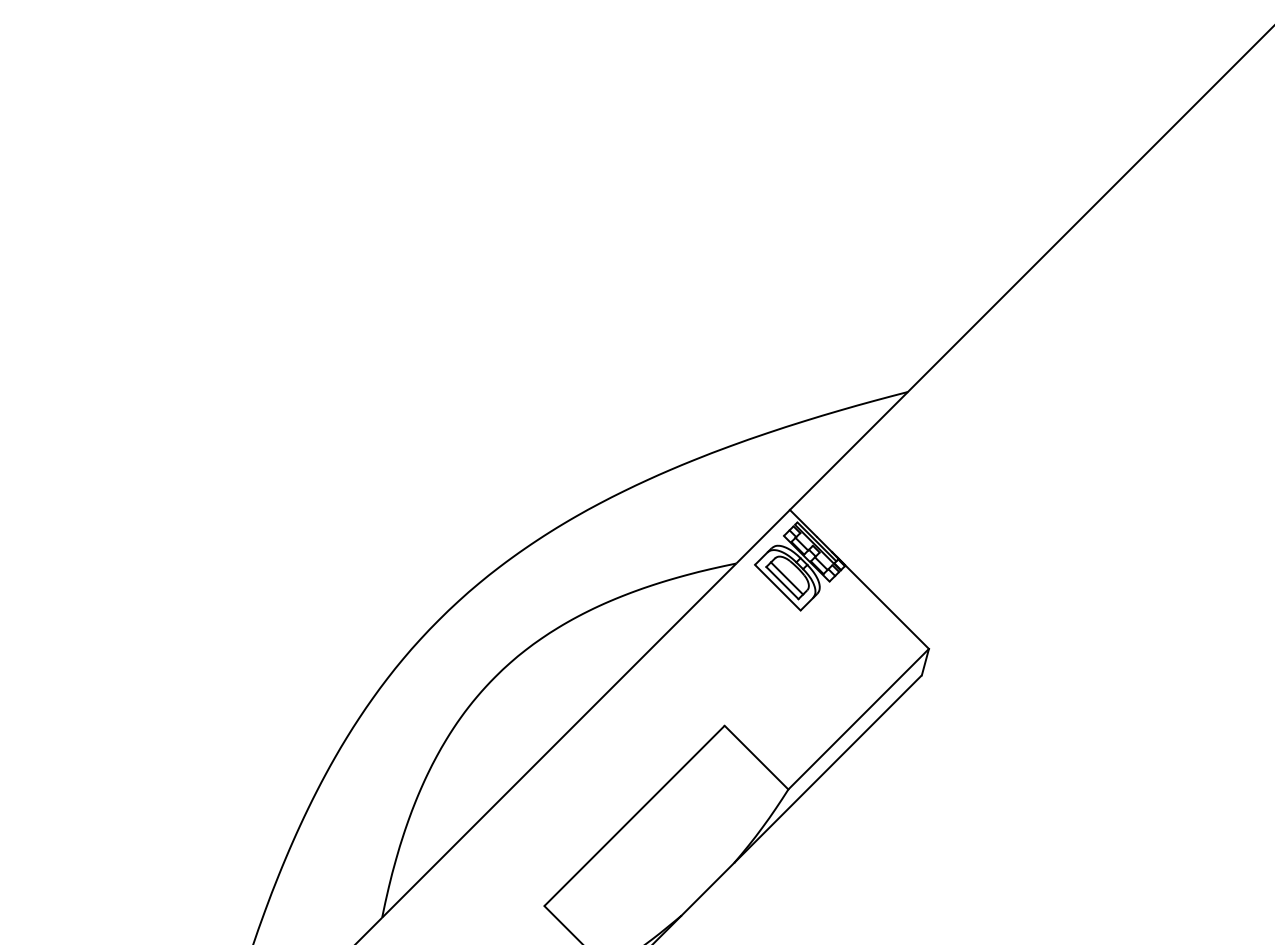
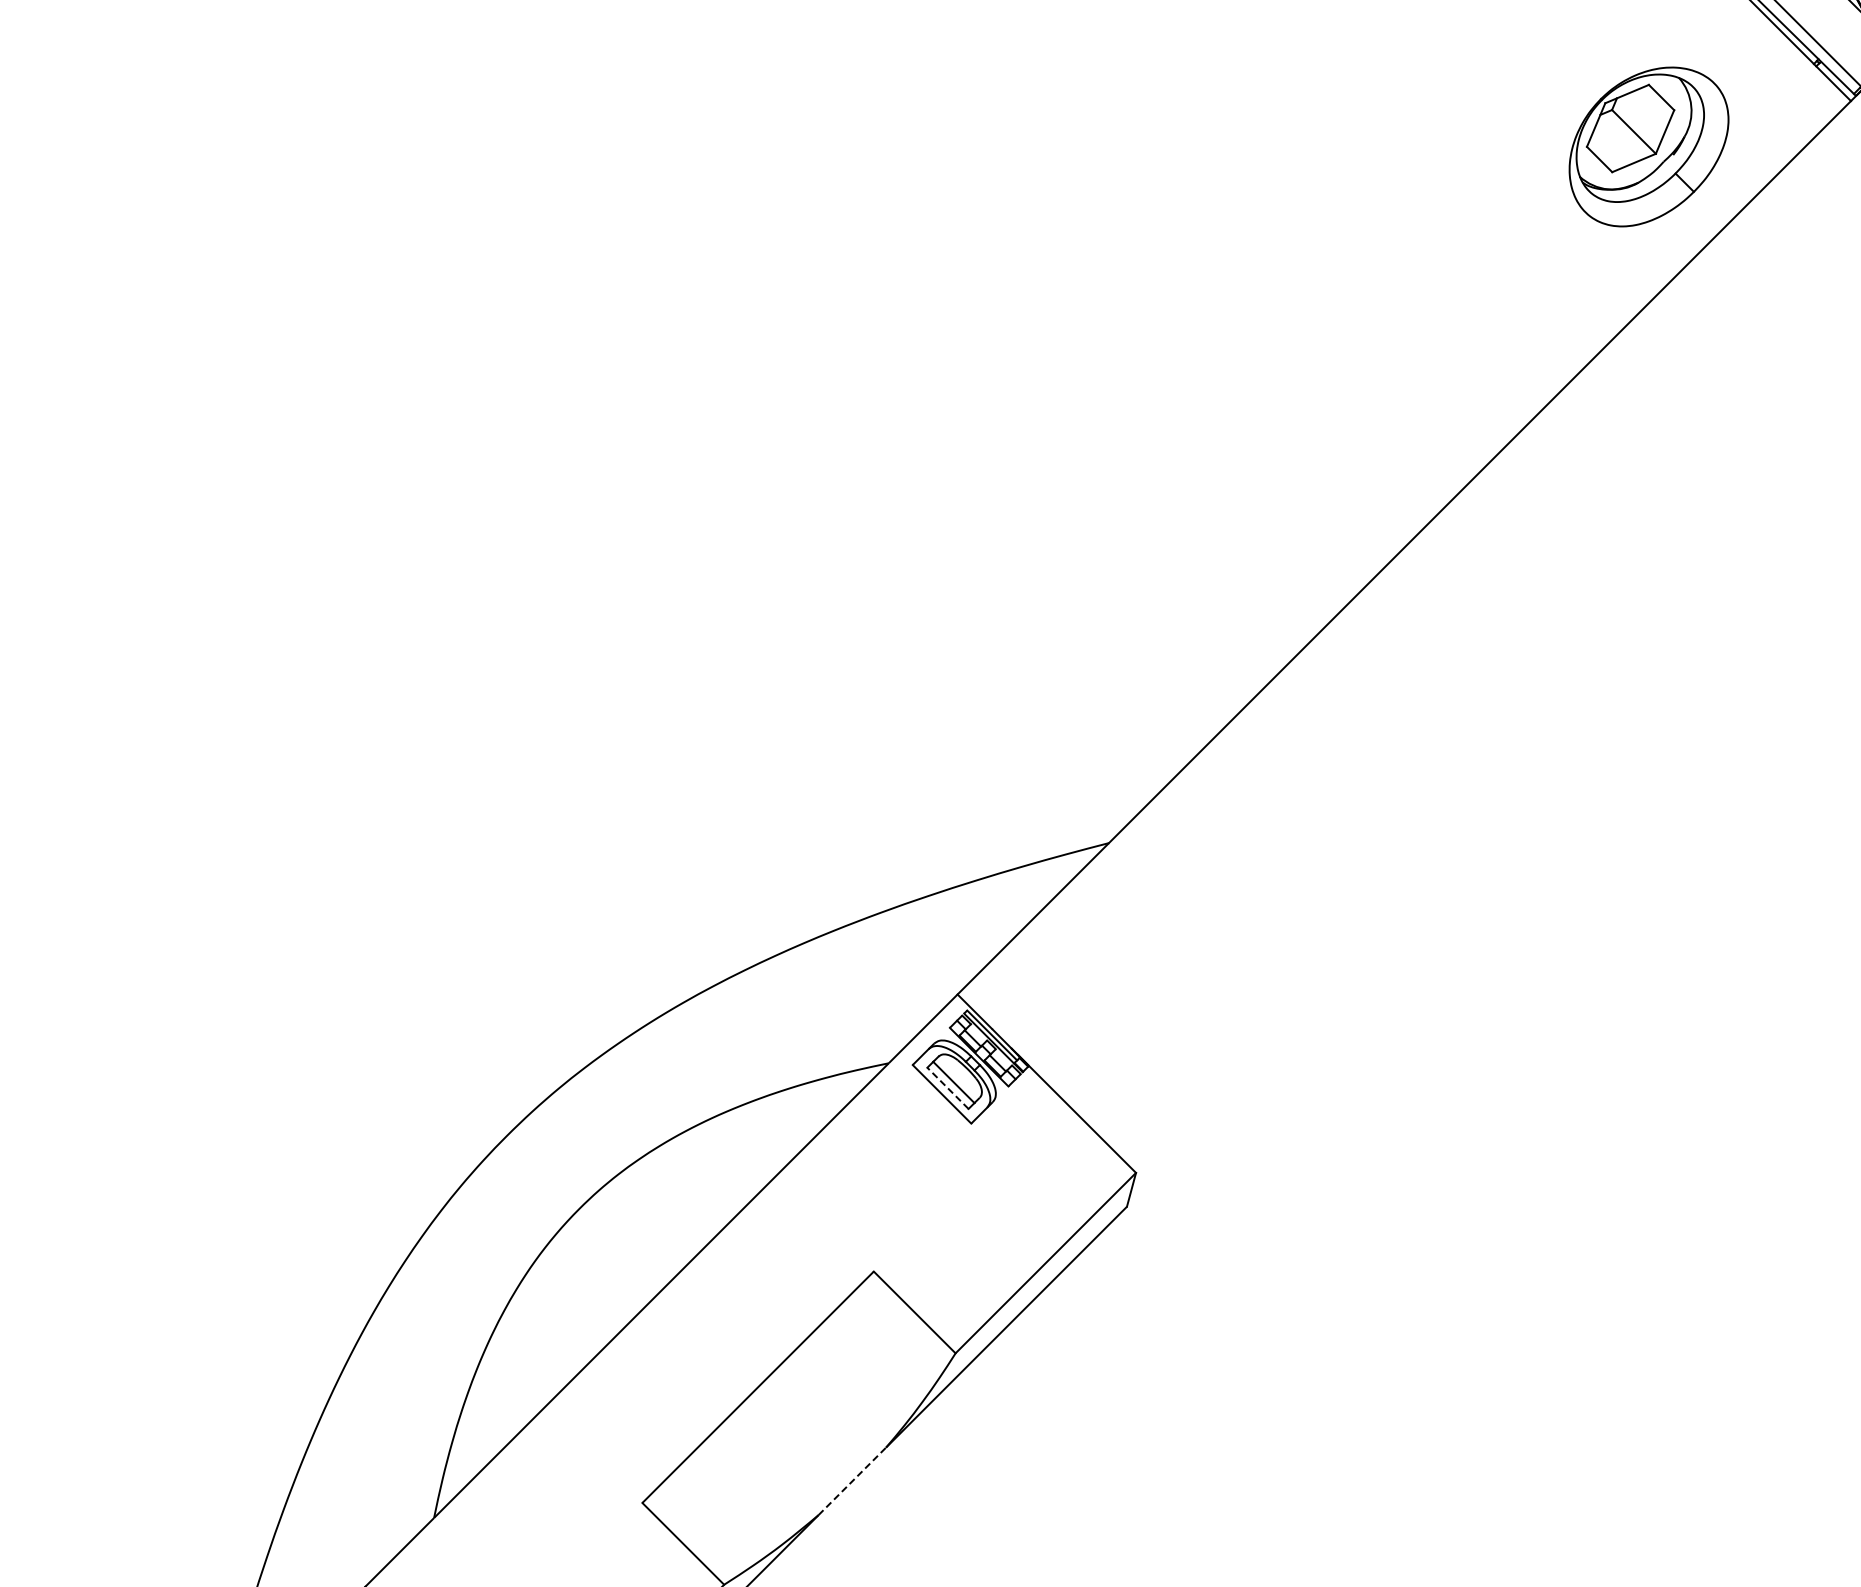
line: (782, 583) -> (947, 1088), solid -> dashed
line: (708, 889) -> (852, 1481), solid -> dashed

